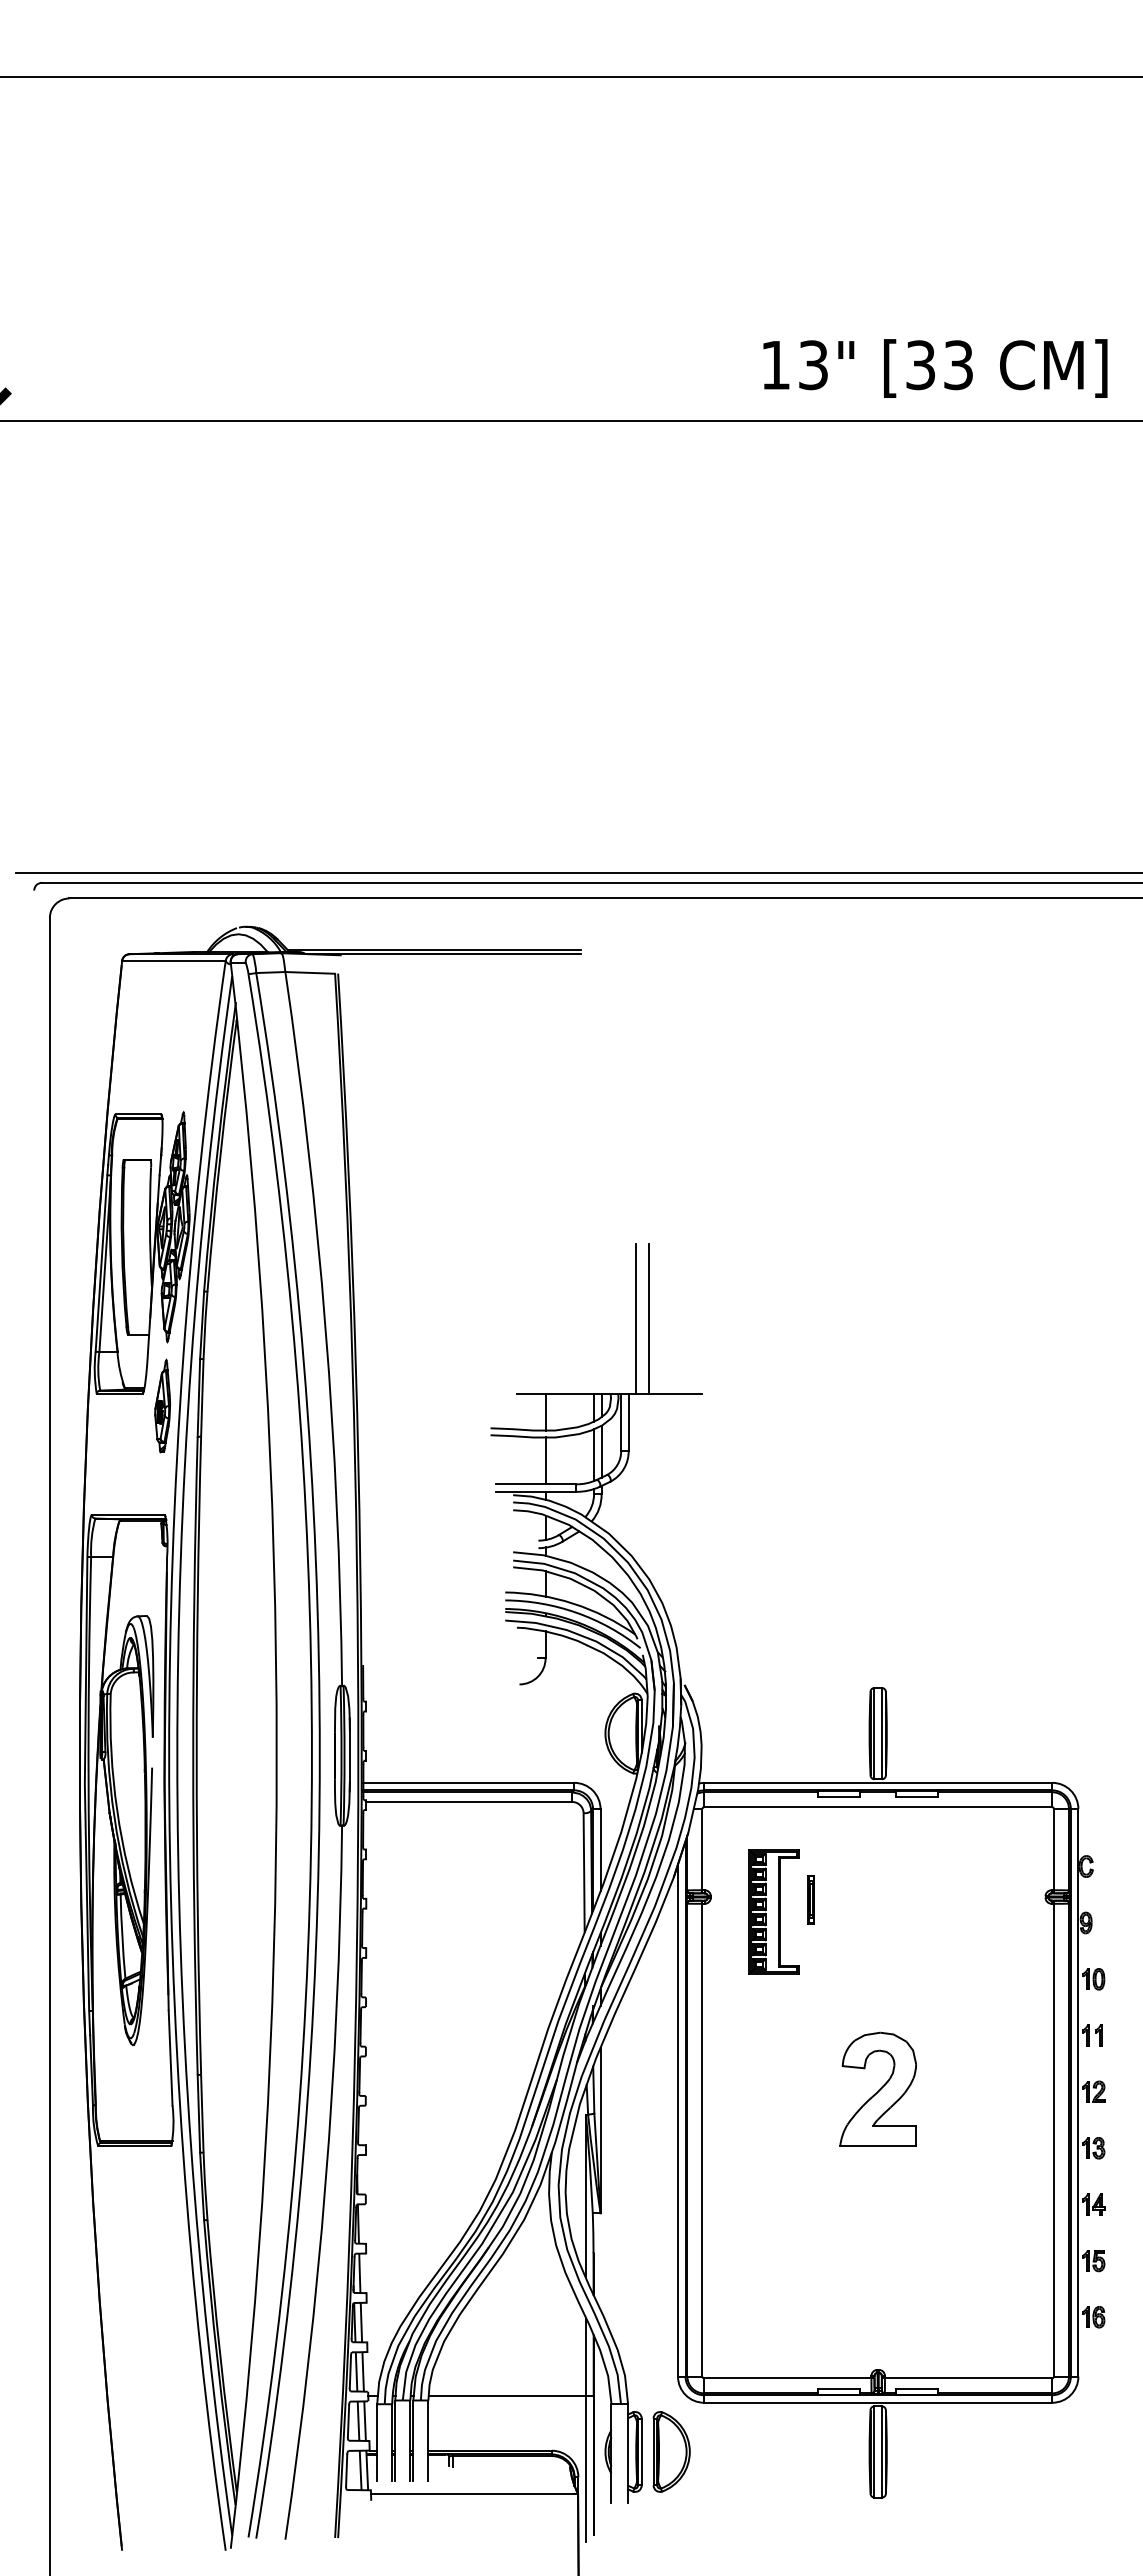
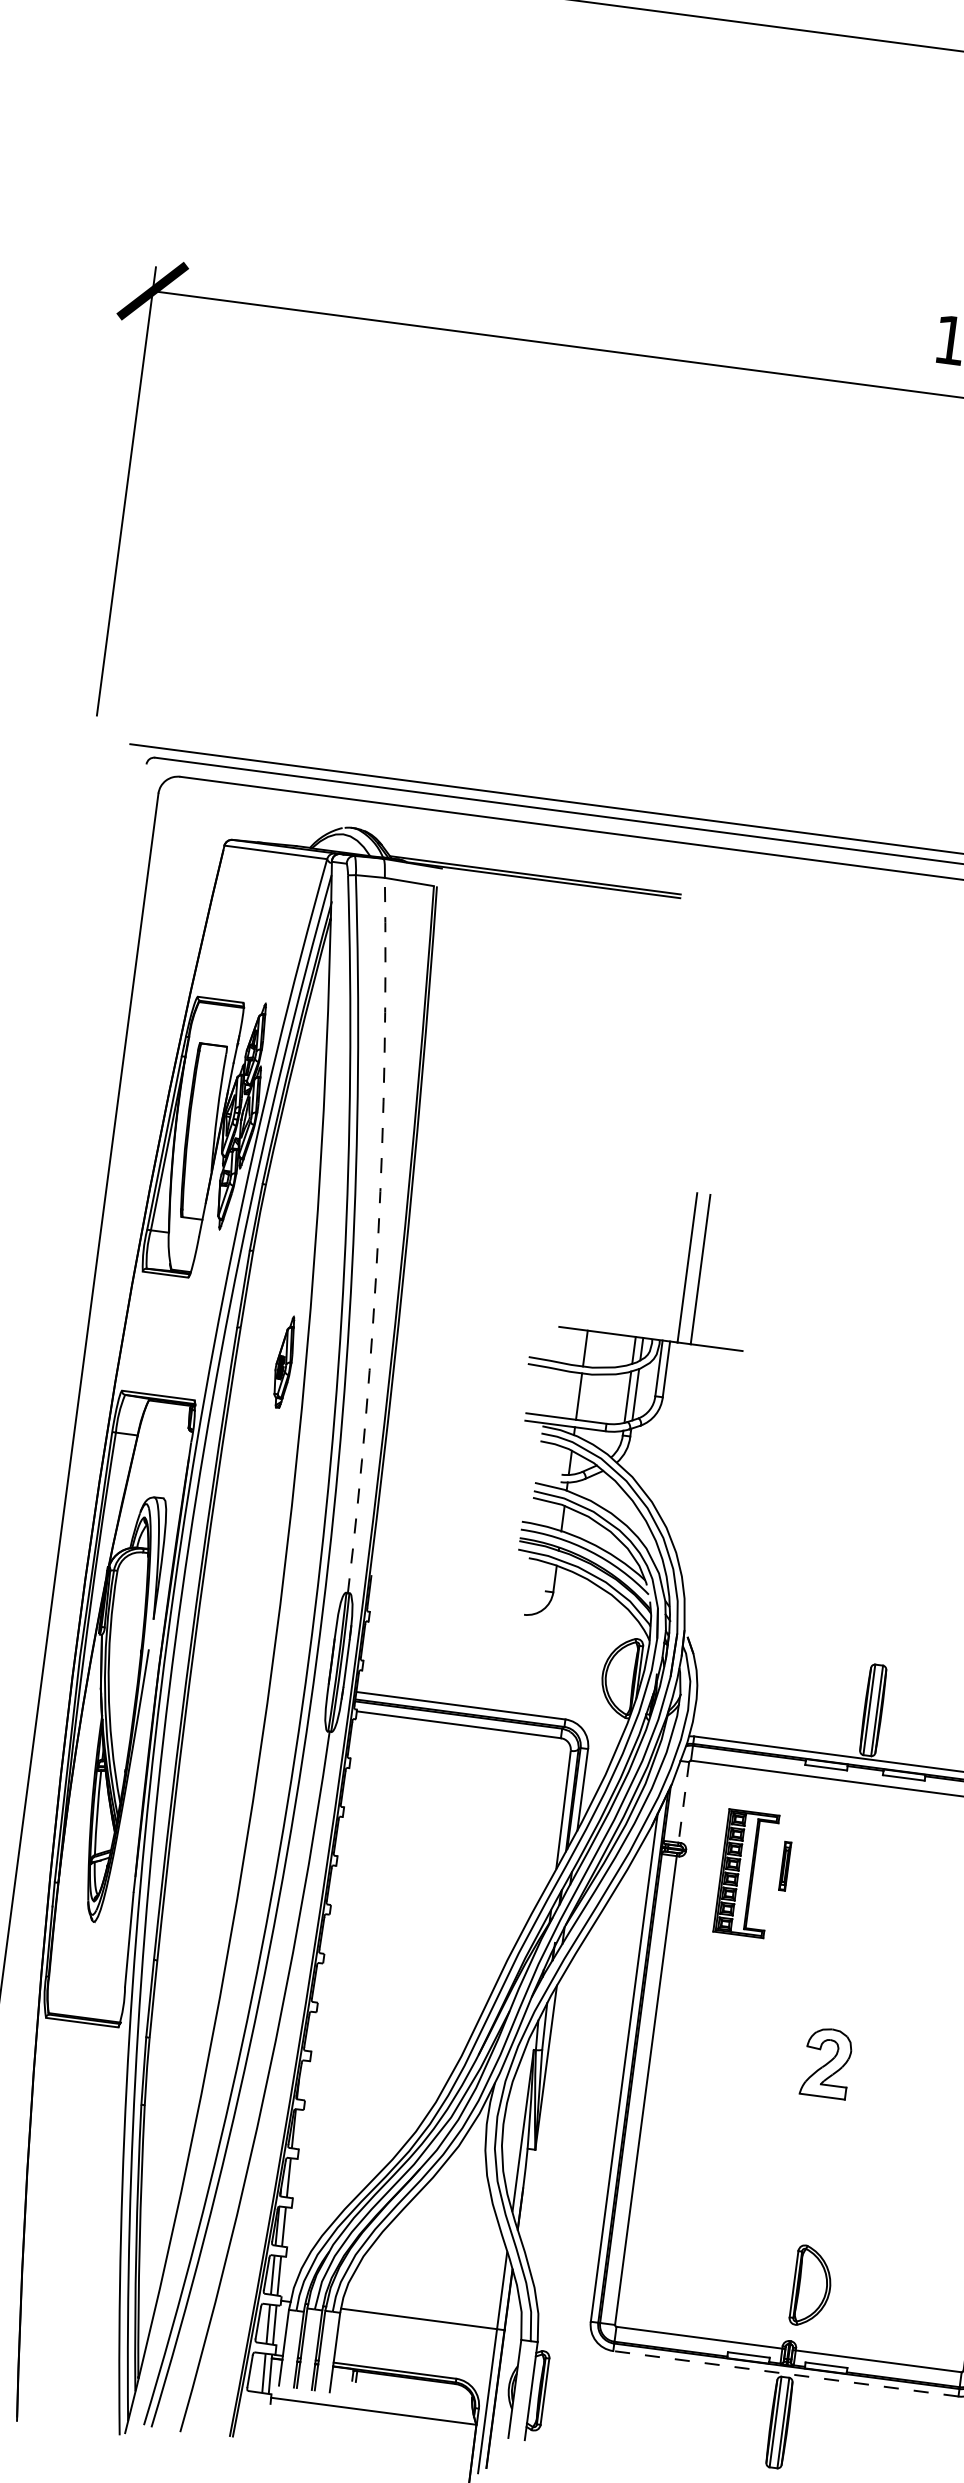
arc: (325, 1328) -> (378, 1236), solid -> dashed
part: (162, 1405) -> (284, 1361), moved
line: (702, 1849) -> (683, 1802), solid -> dashed
part: (877, 2088) -> (826, 2062), size x0.6
line: (877, 2402) -> (785, 2373), solid -> dashed
part: (671, 2451) -> (811, 2286), moved

